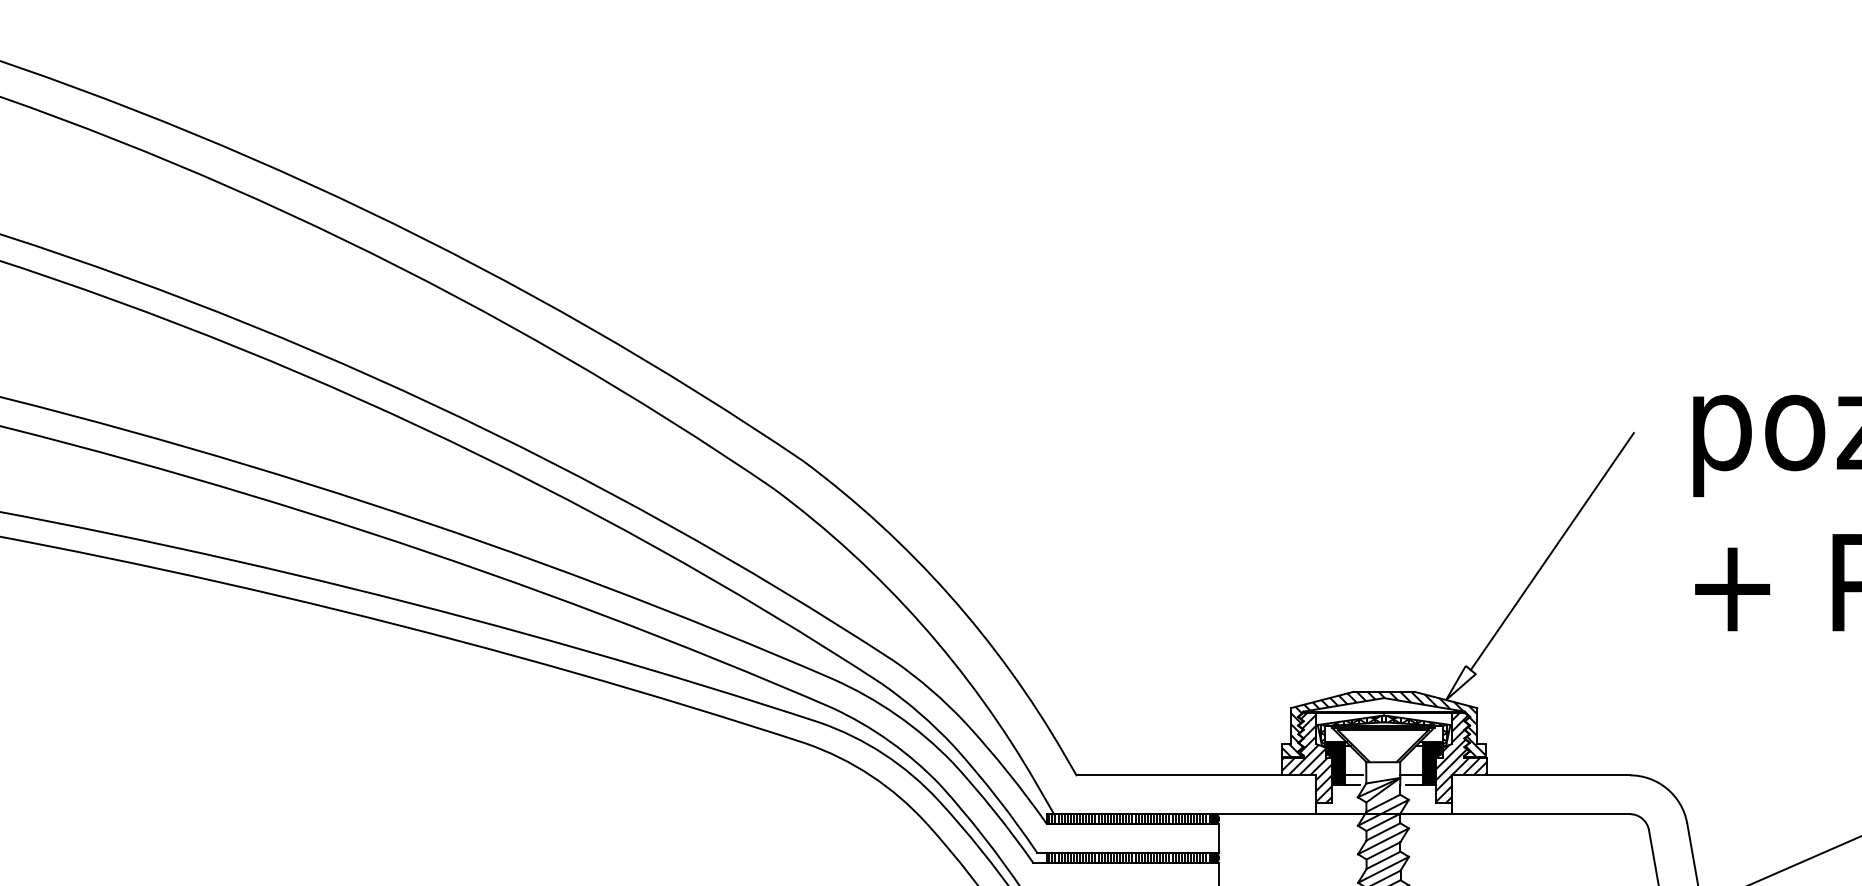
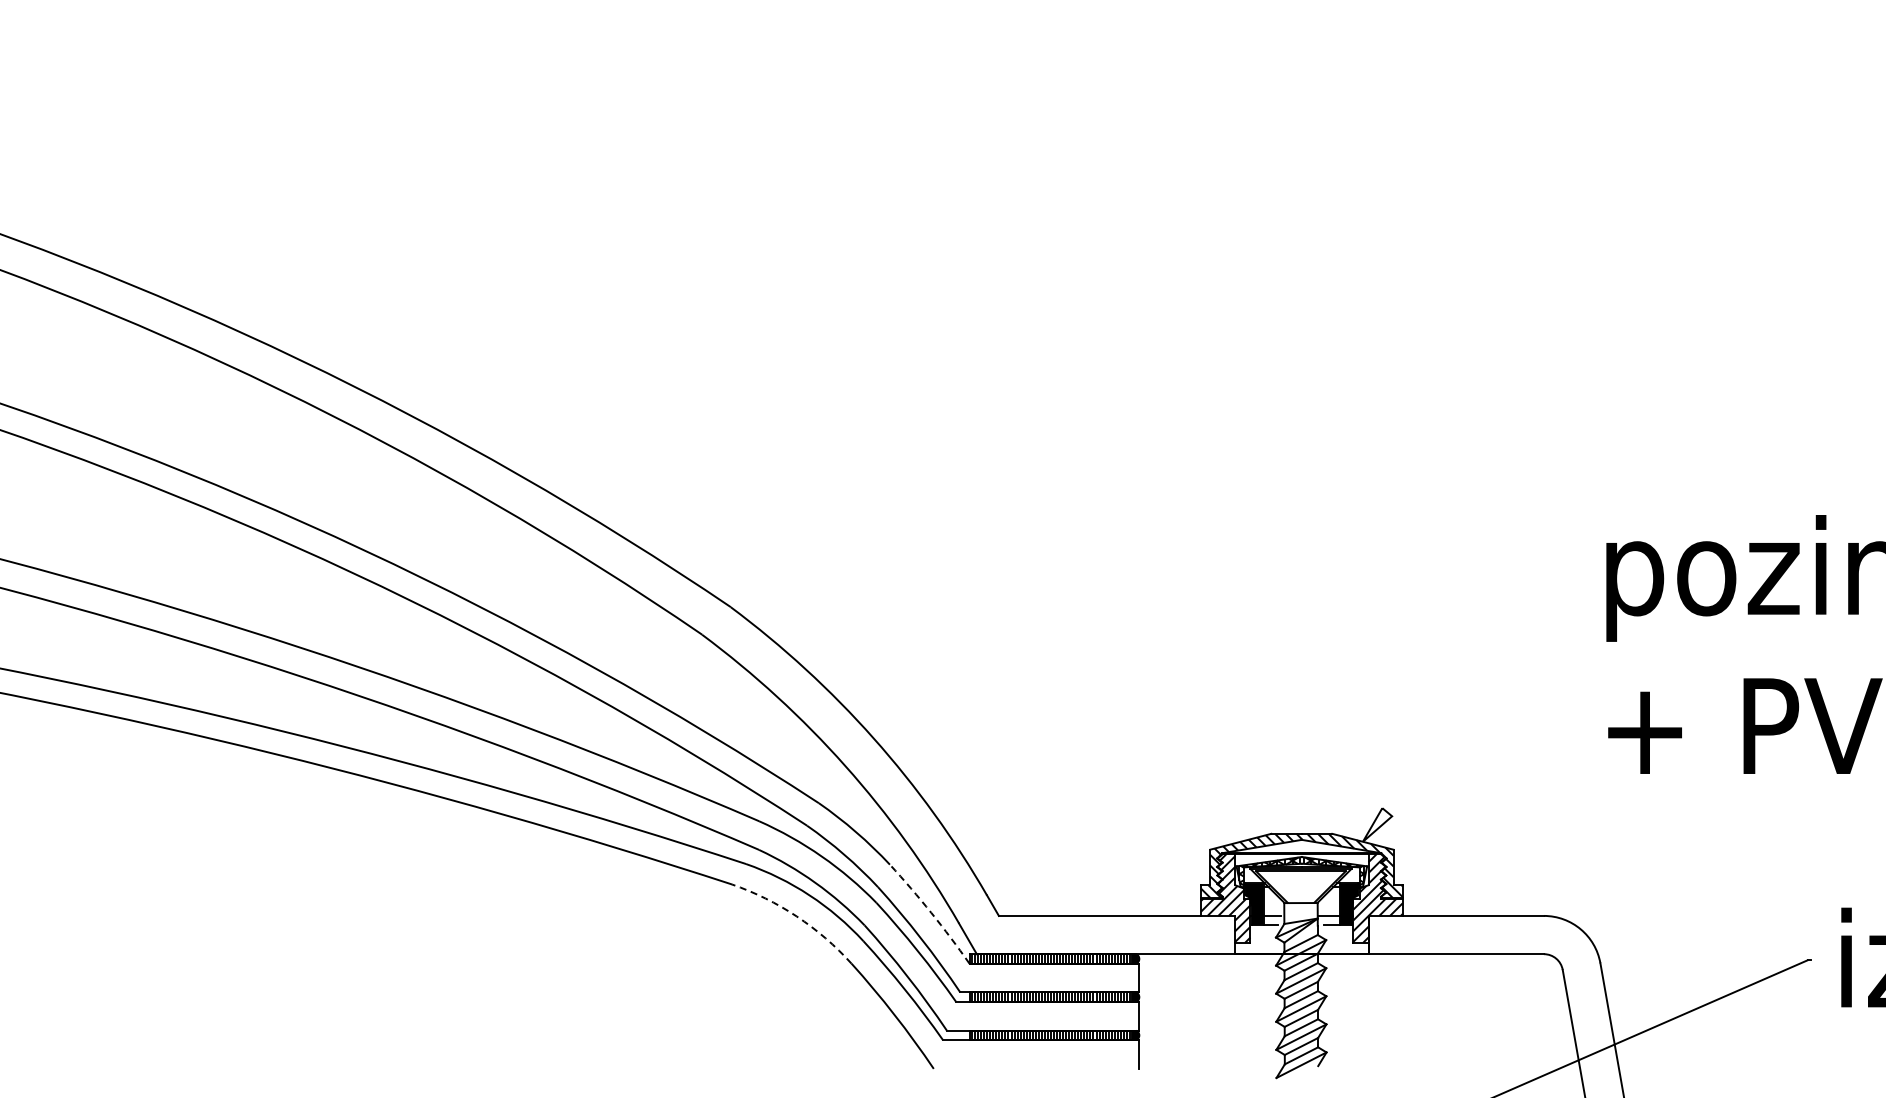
line: (1552, 551) -> (1467, 695), removed
arc: (1008, 771) -> (931, 912), solid -> dashed
arc: (871, 775) -> (796, 916), solid -> dashed

